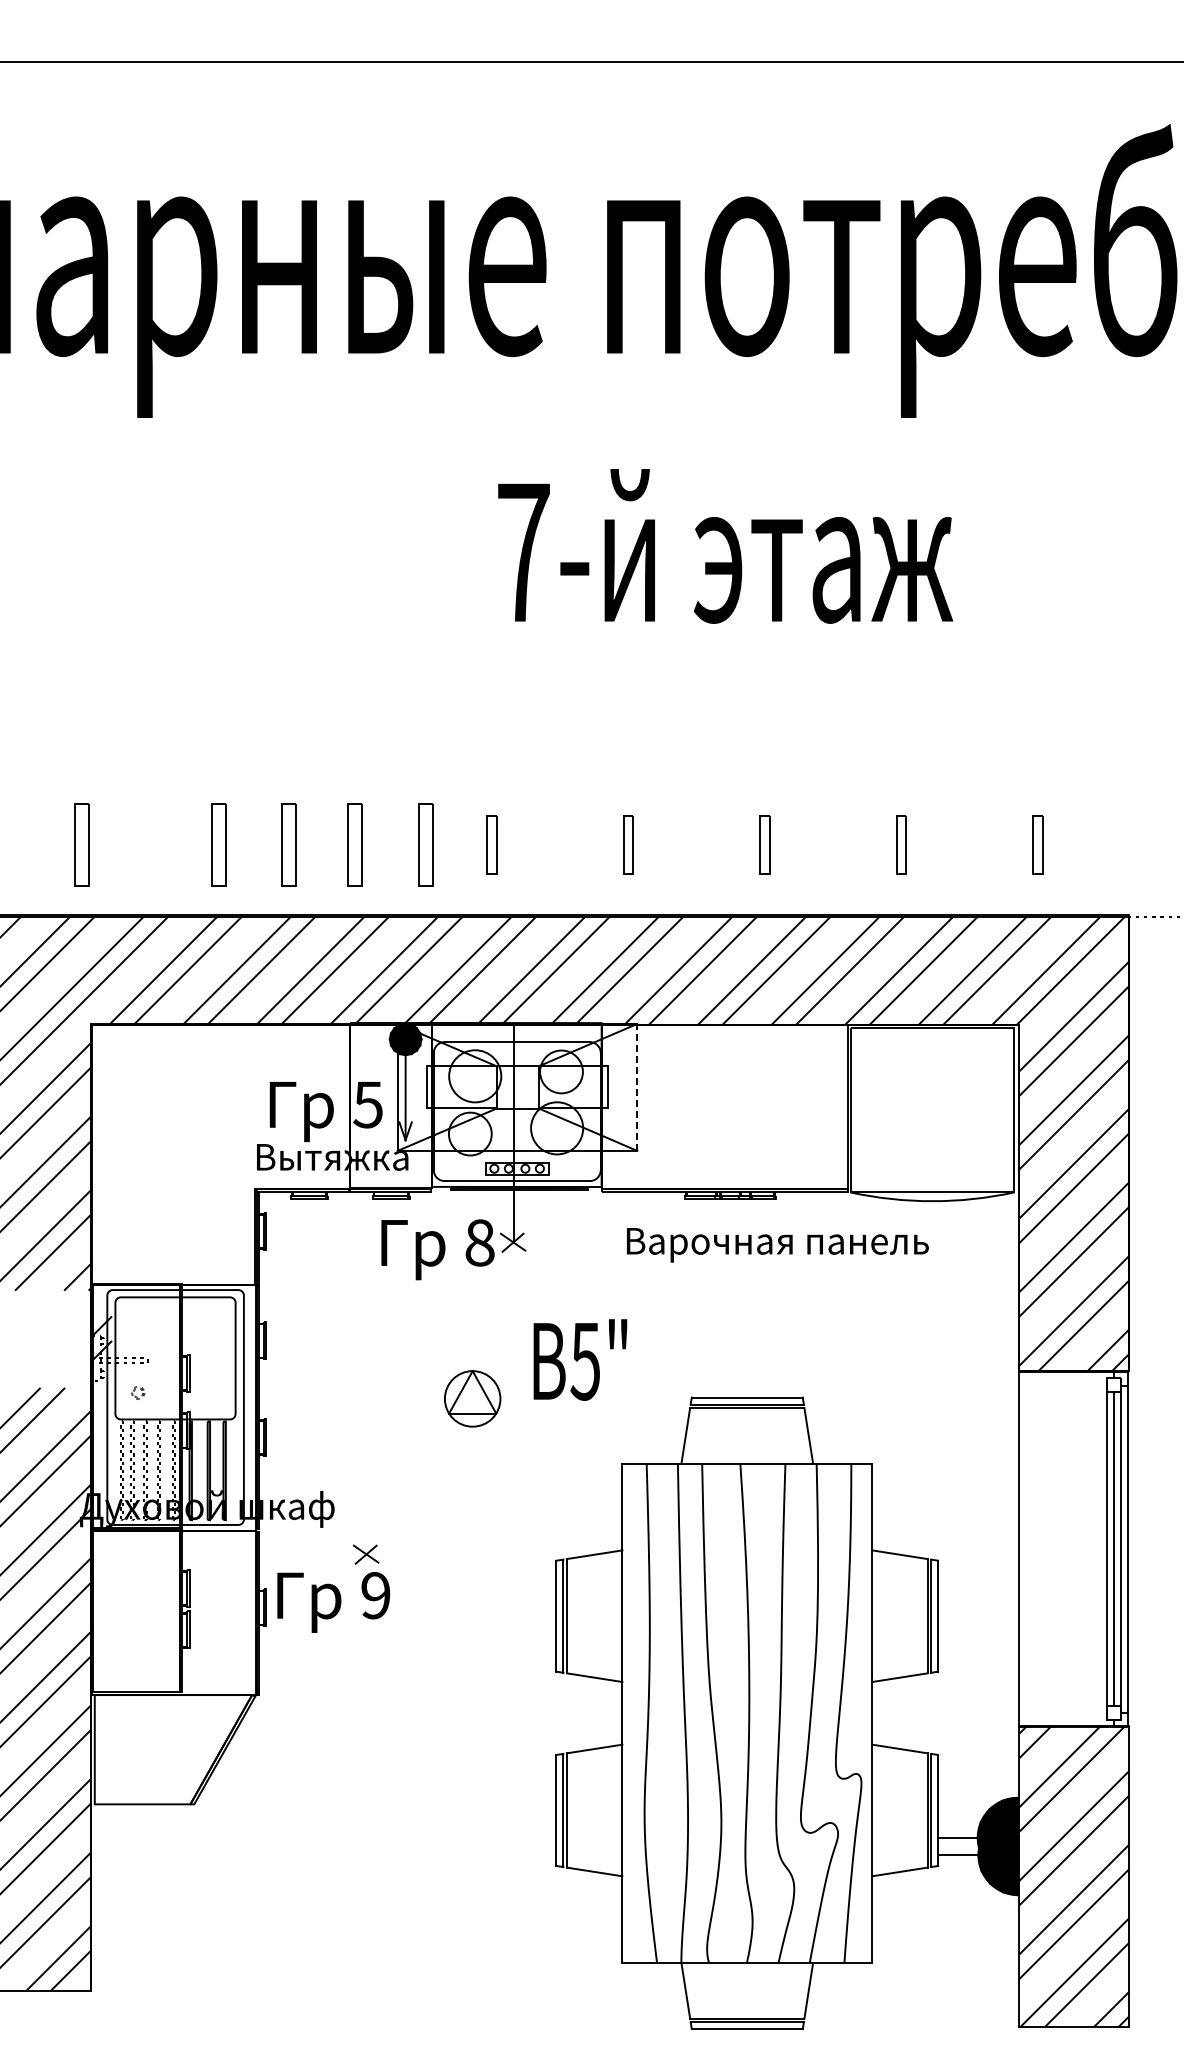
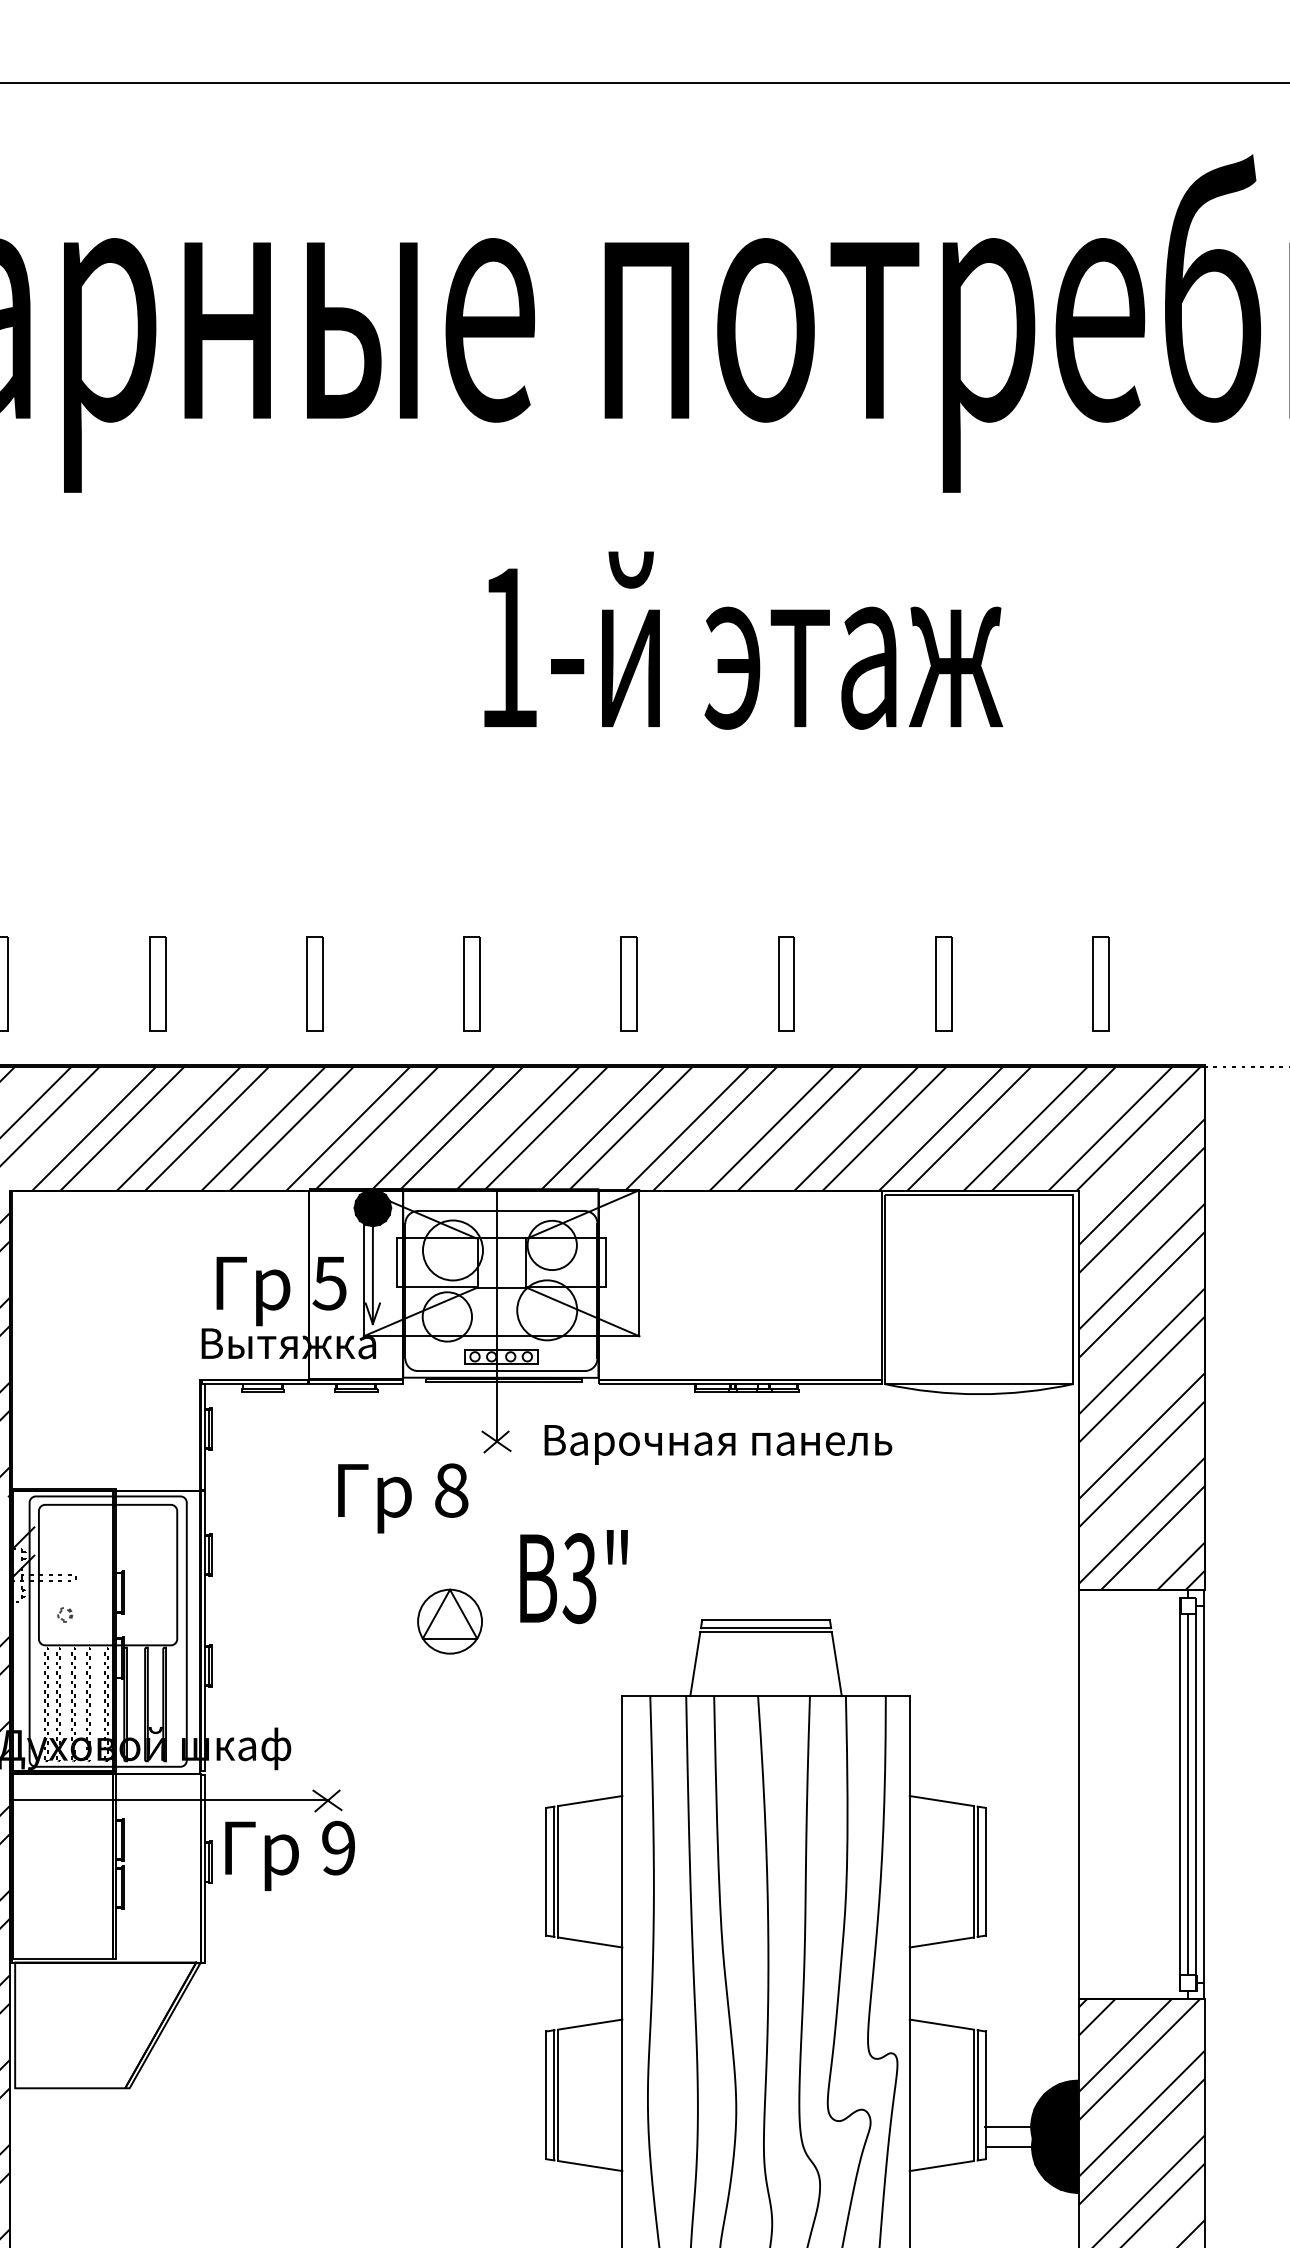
text: (523, 552) -> (508, 647), 7- -> 1-
part: (288, 844) -> (238, 983), removed
part: (425, 844) -> (395, 983), removed
part: (491, 844) -> (471, 983), size x1.43
part: (628, 844) -> (629, 983), size x1.43
part: (764, 844) -> (785, 983), size x1.43
part: (901, 844) -> (943, 983), size x1.43
part: (1037, 844) -> (1100, 983), size x1.43
line: (637, 1086) -> (639, 1262), dashed -> solid
text: (777, 1245) -> (717, 1445), moved
text: (437, 1249) -> (402, 1498), moved
text: (584, 1360) -> (578, 1577), B5" -> B3"
line: (229, 1553) -> (170, 1799), added

